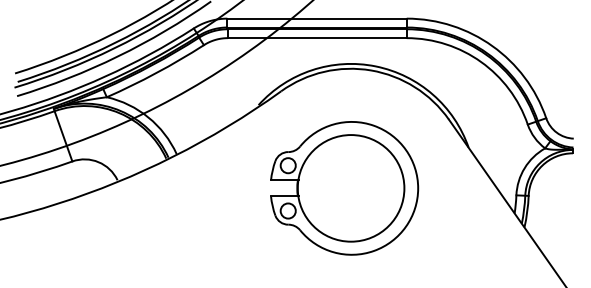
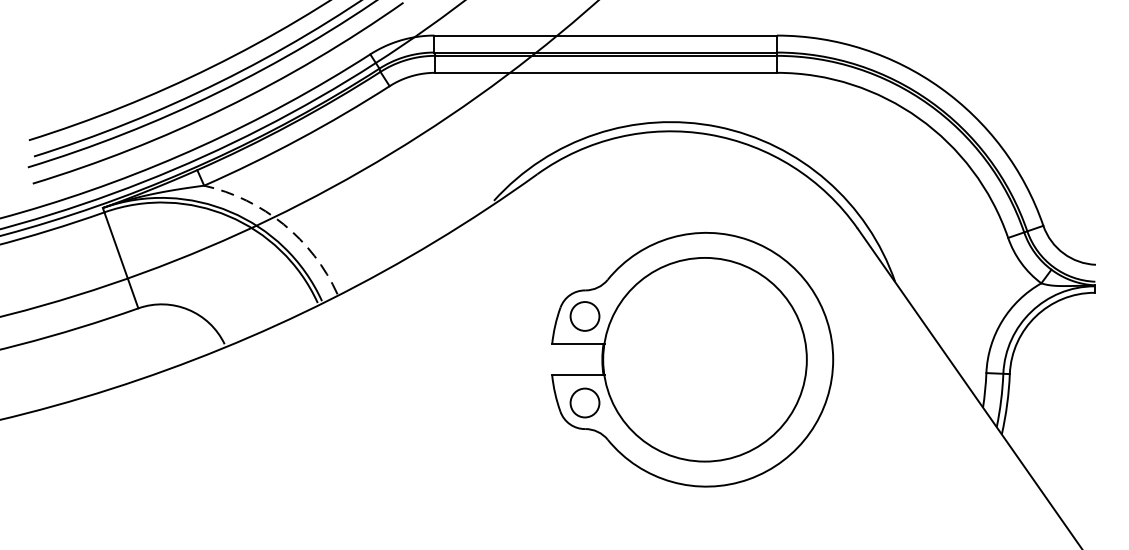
arc: (148, 117) -> (283, 224), solid -> dashed
part: (344, 188) -> (692, 359), moved

